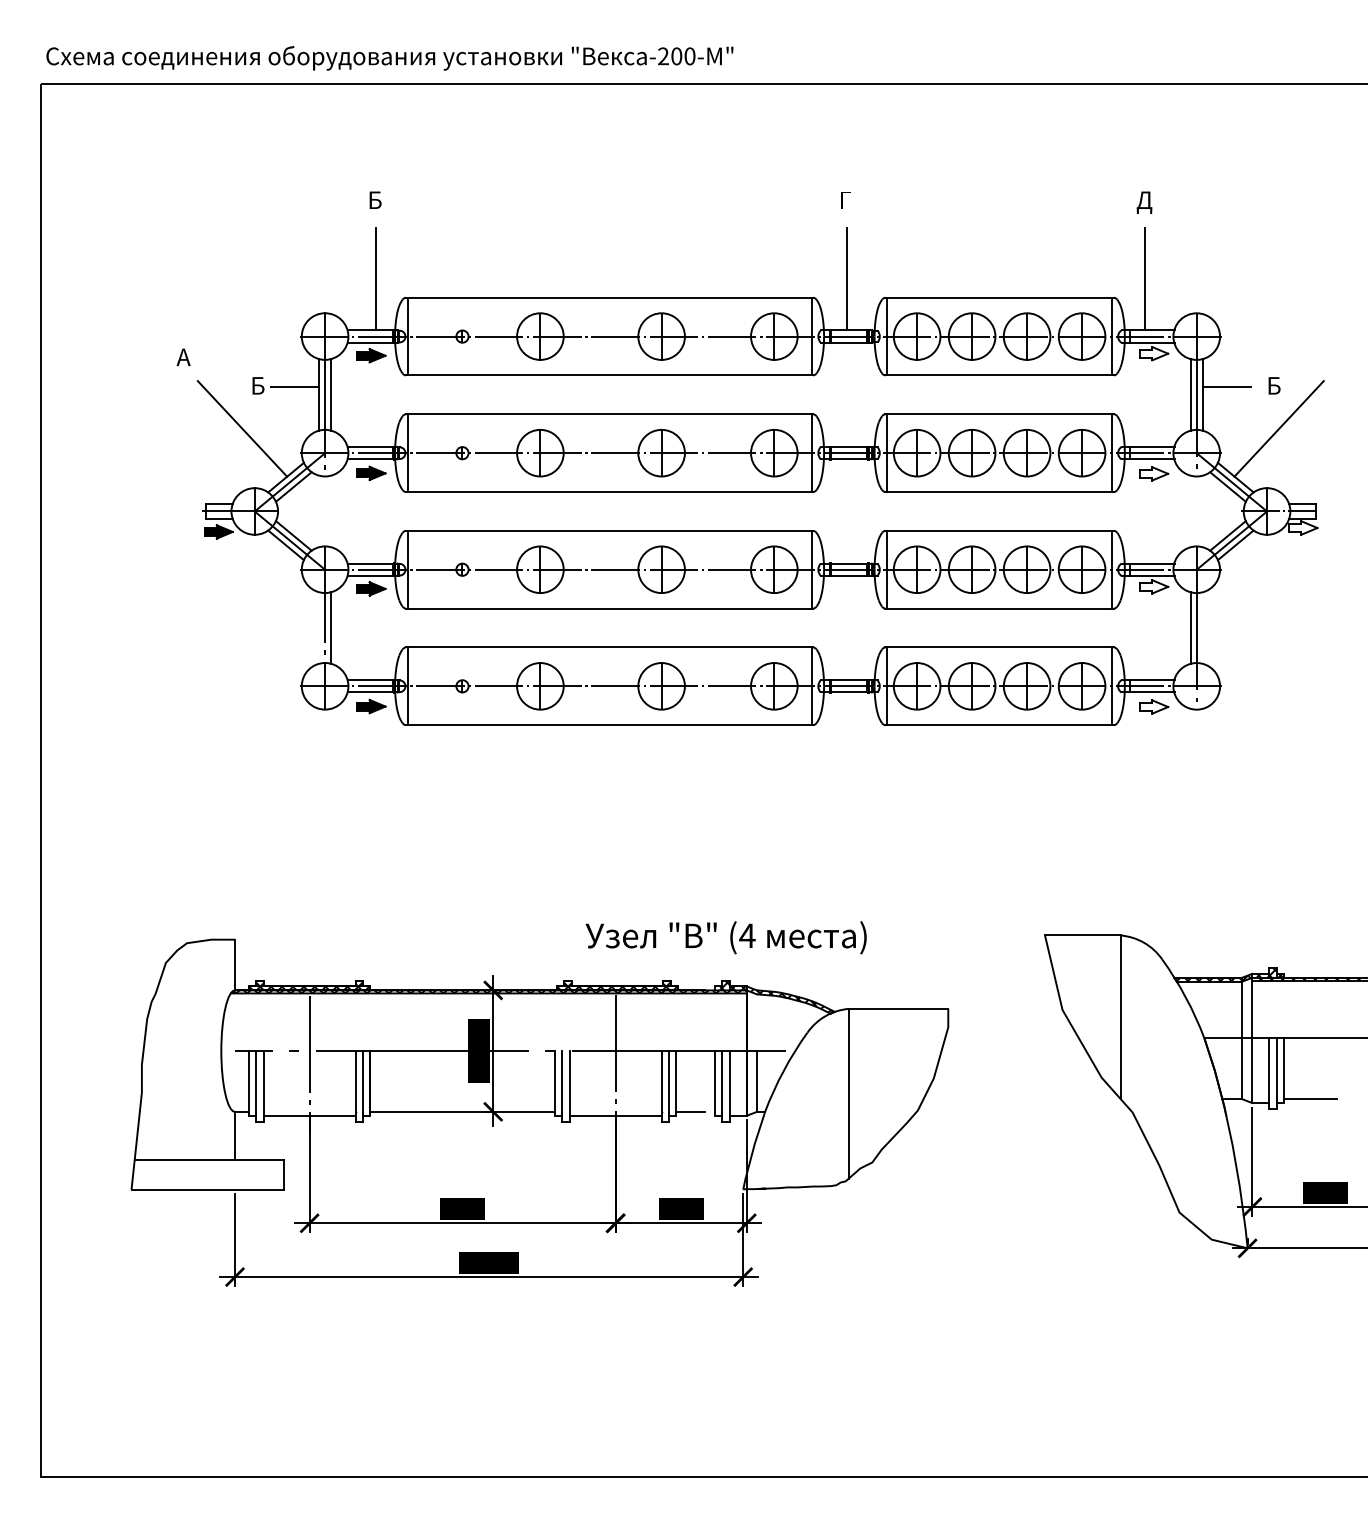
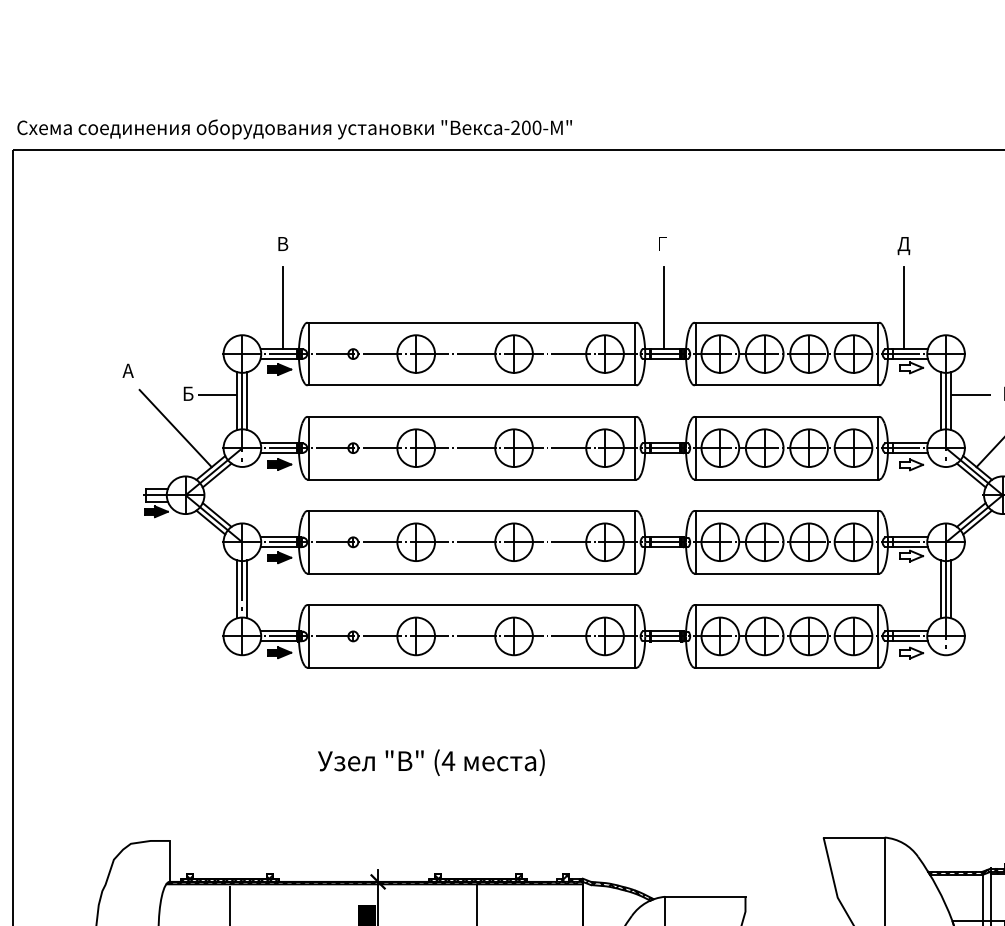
text: (376, 199) -> (283, 243), Б -> В
line: (318, 627) -> (237, 588), added
line: (1202, 627) -> (950, 588), added
text: (725, 937) -> (430, 762), moved

